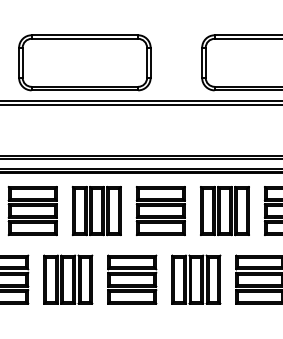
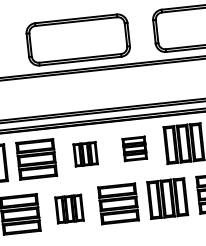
part: (84, 62) -> (77, 39), moved
part: (160, 210) -> (134, 148), size x0.6
part: (96, 211) -> (85, 154), size x0.6
part: (68, 279) -> (69, 208), size x0.7

